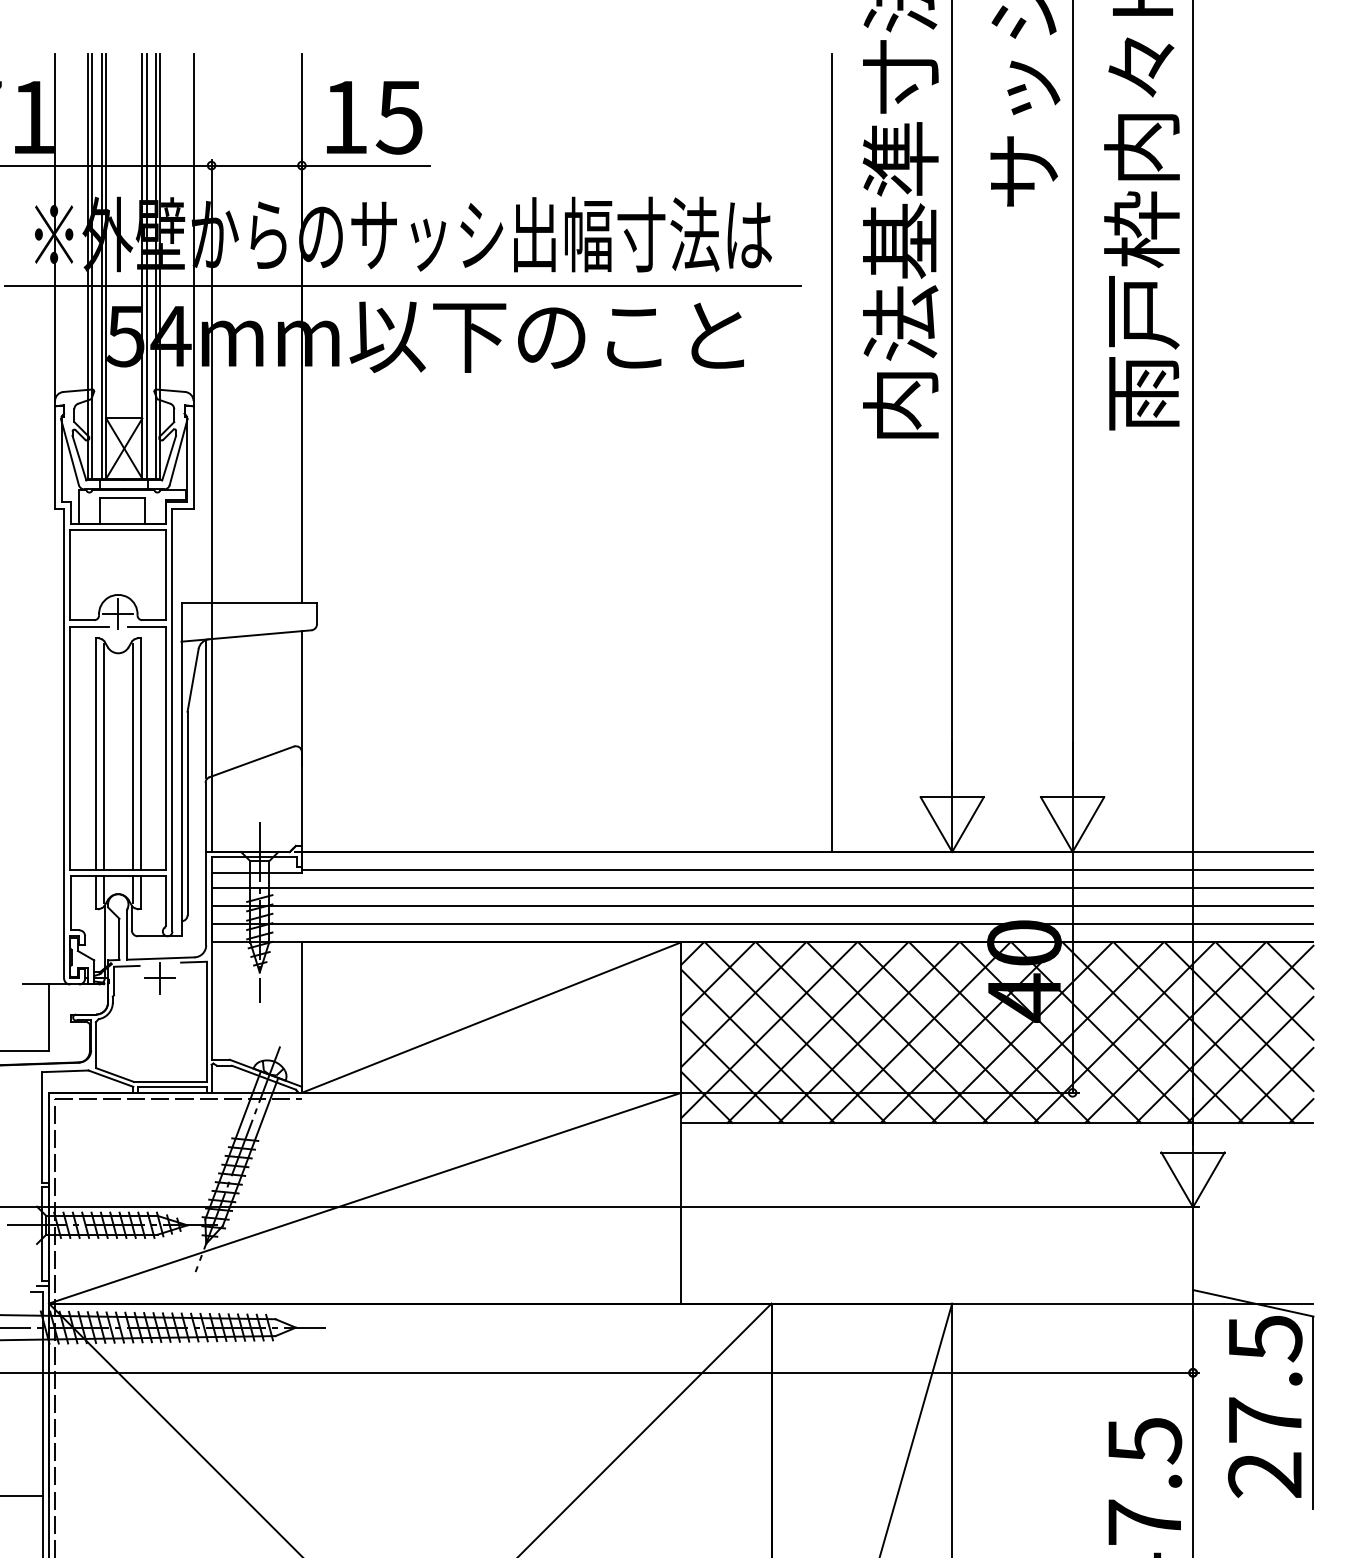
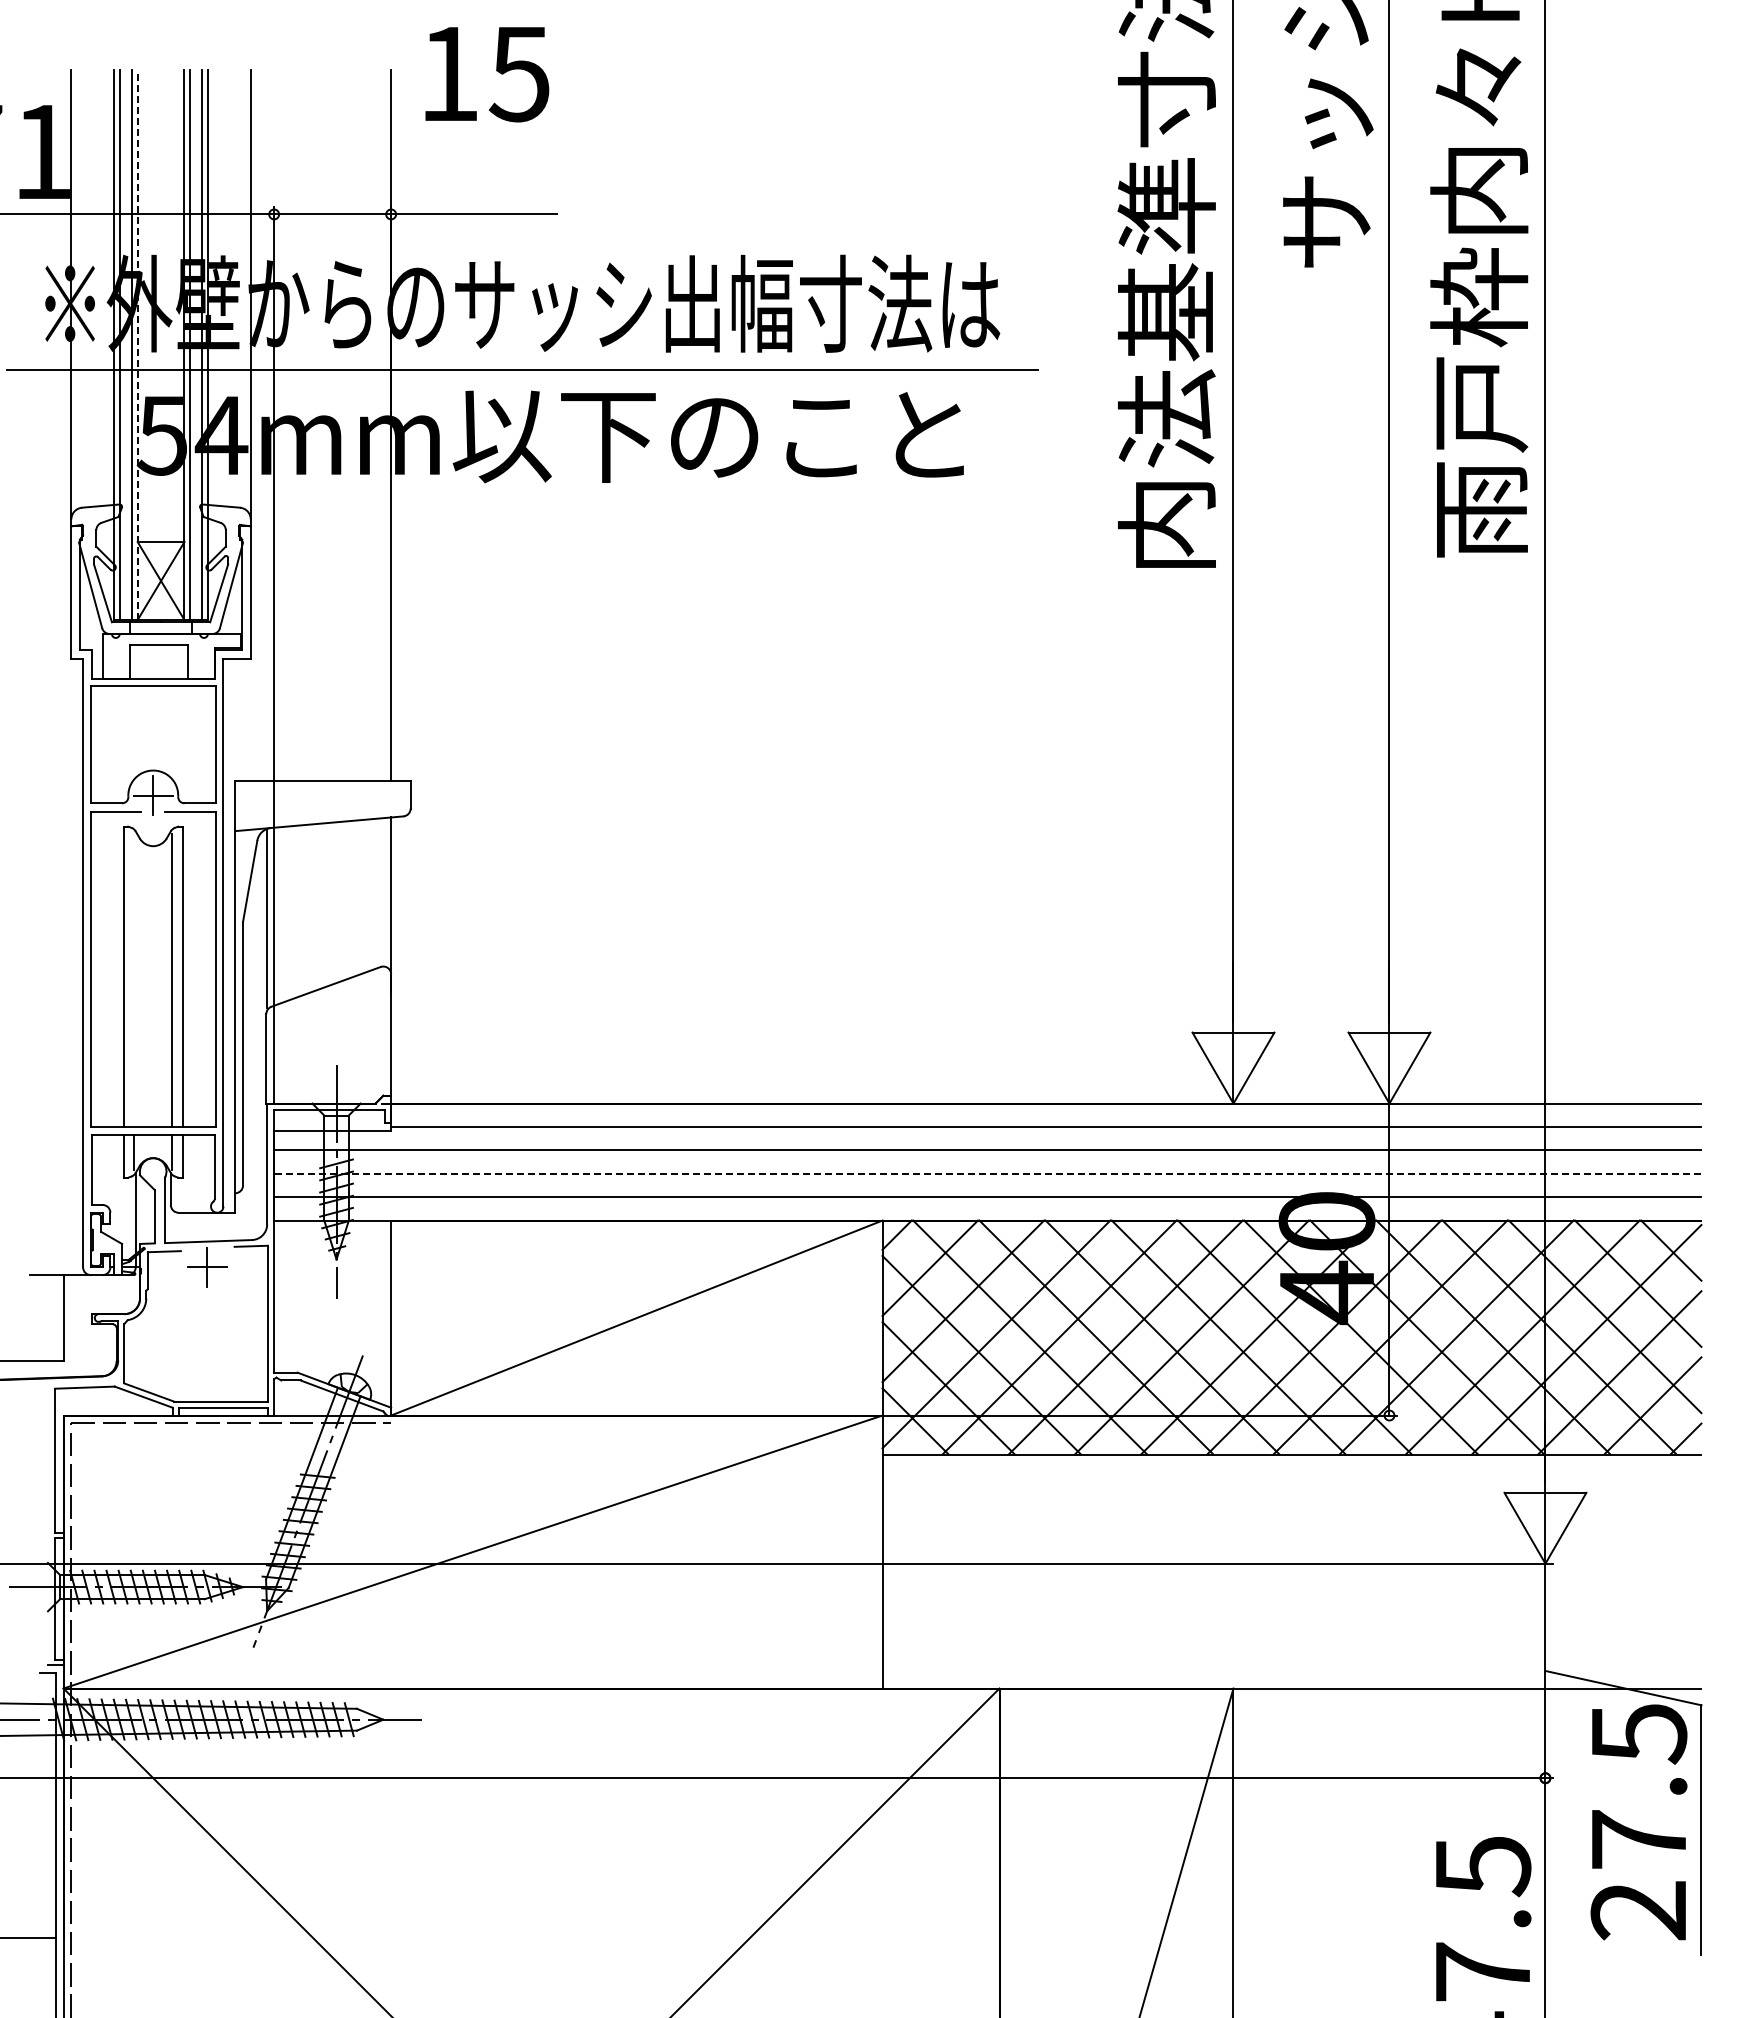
text: (374, 117) -> (487, 74), moved
line: (106, 266) -> (137, 345), solid -> dashed
line: (831, 452) -> (1077, 586), removed
line: (103, 756) -> (134, 980), removed
line: (762, 905) -> (987, 1173), solid -> dashed

